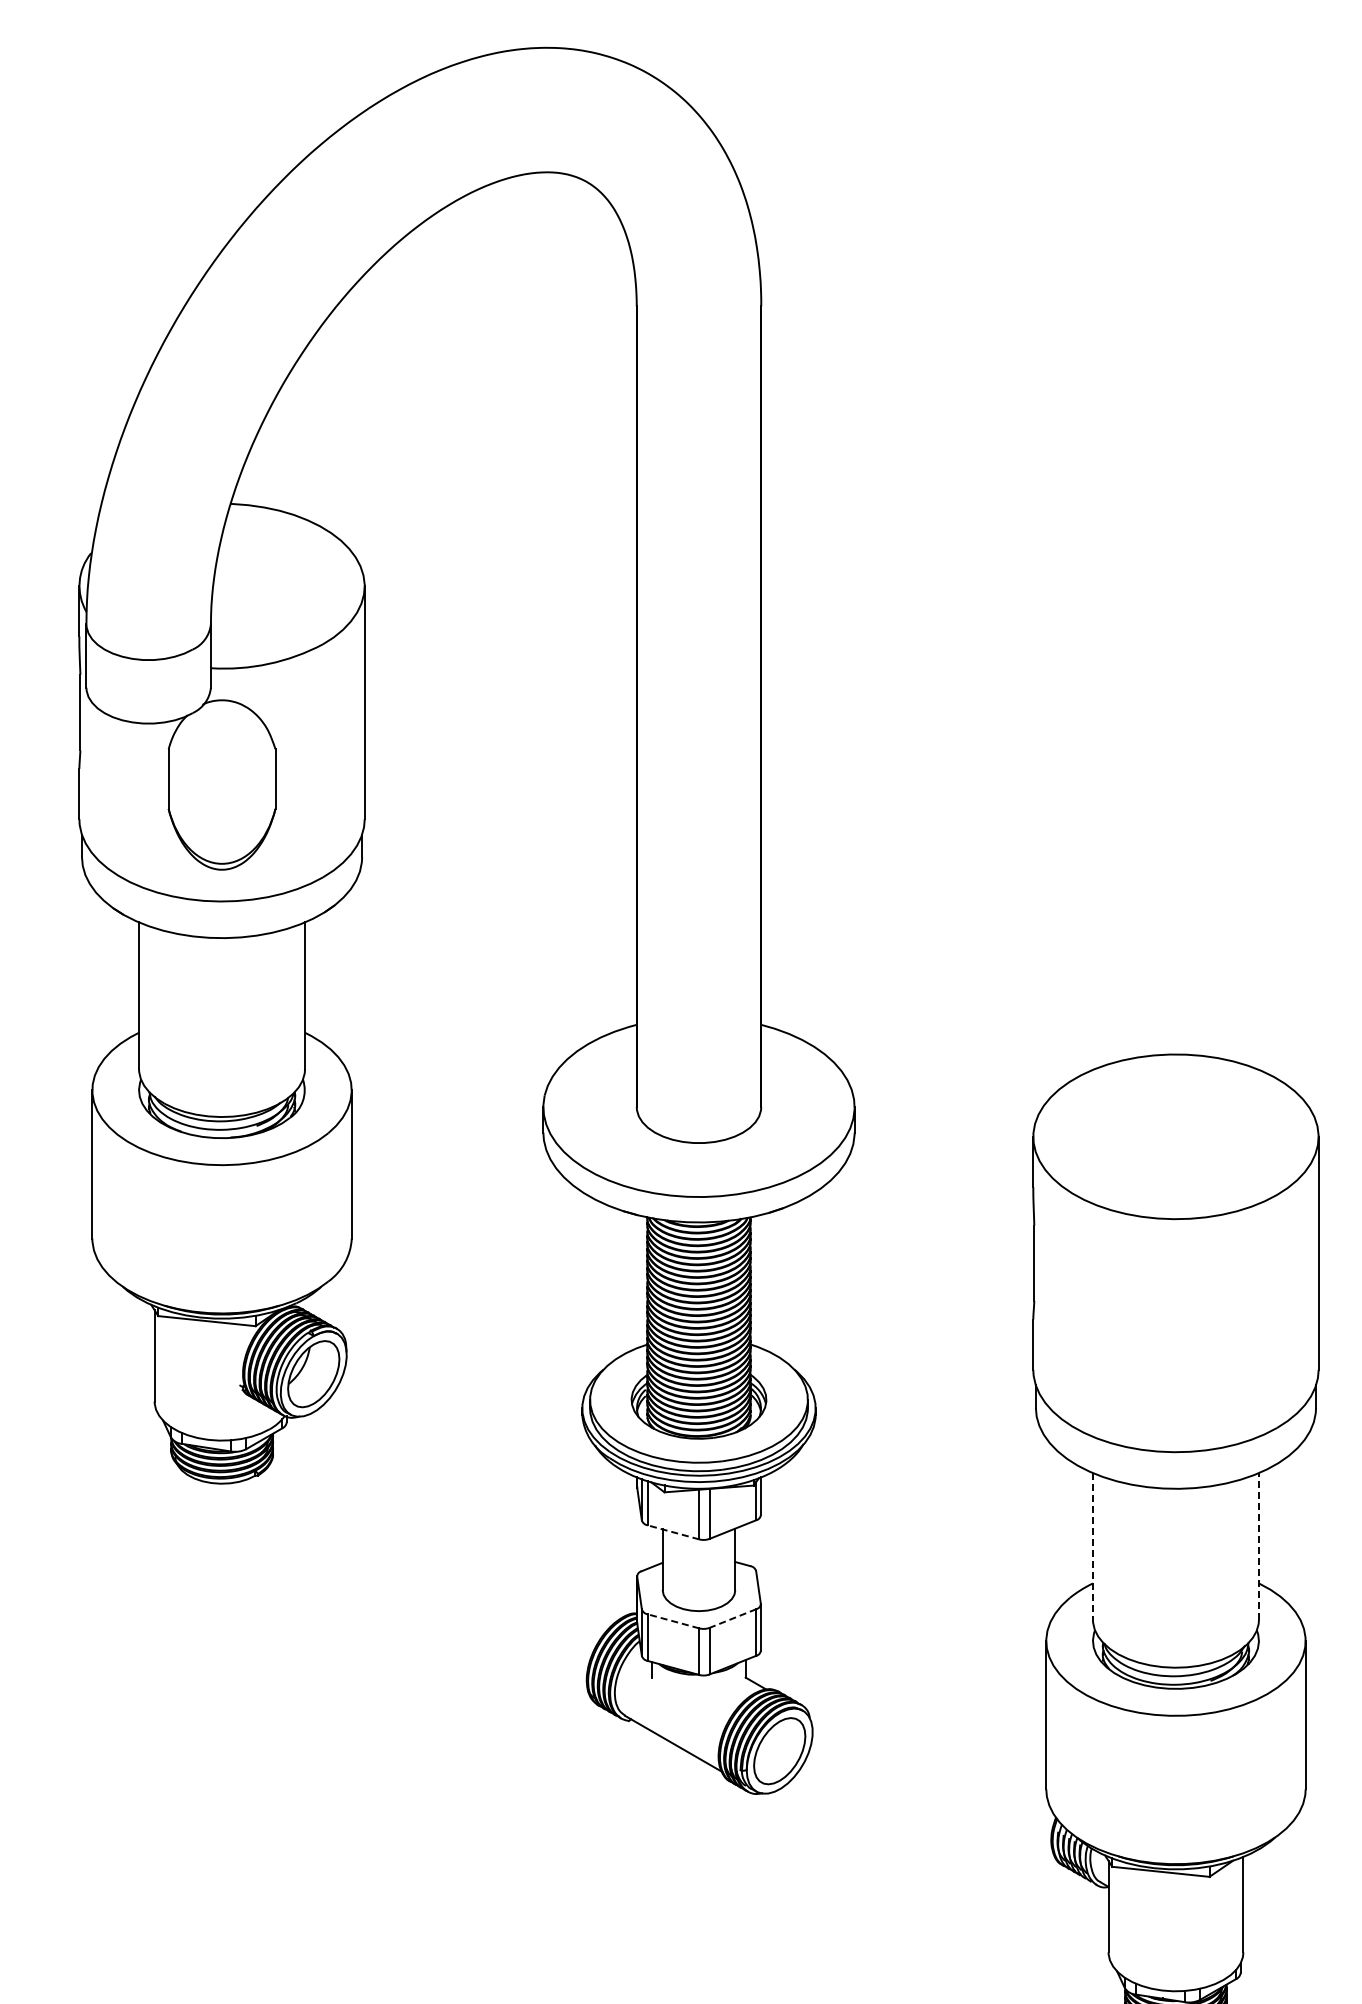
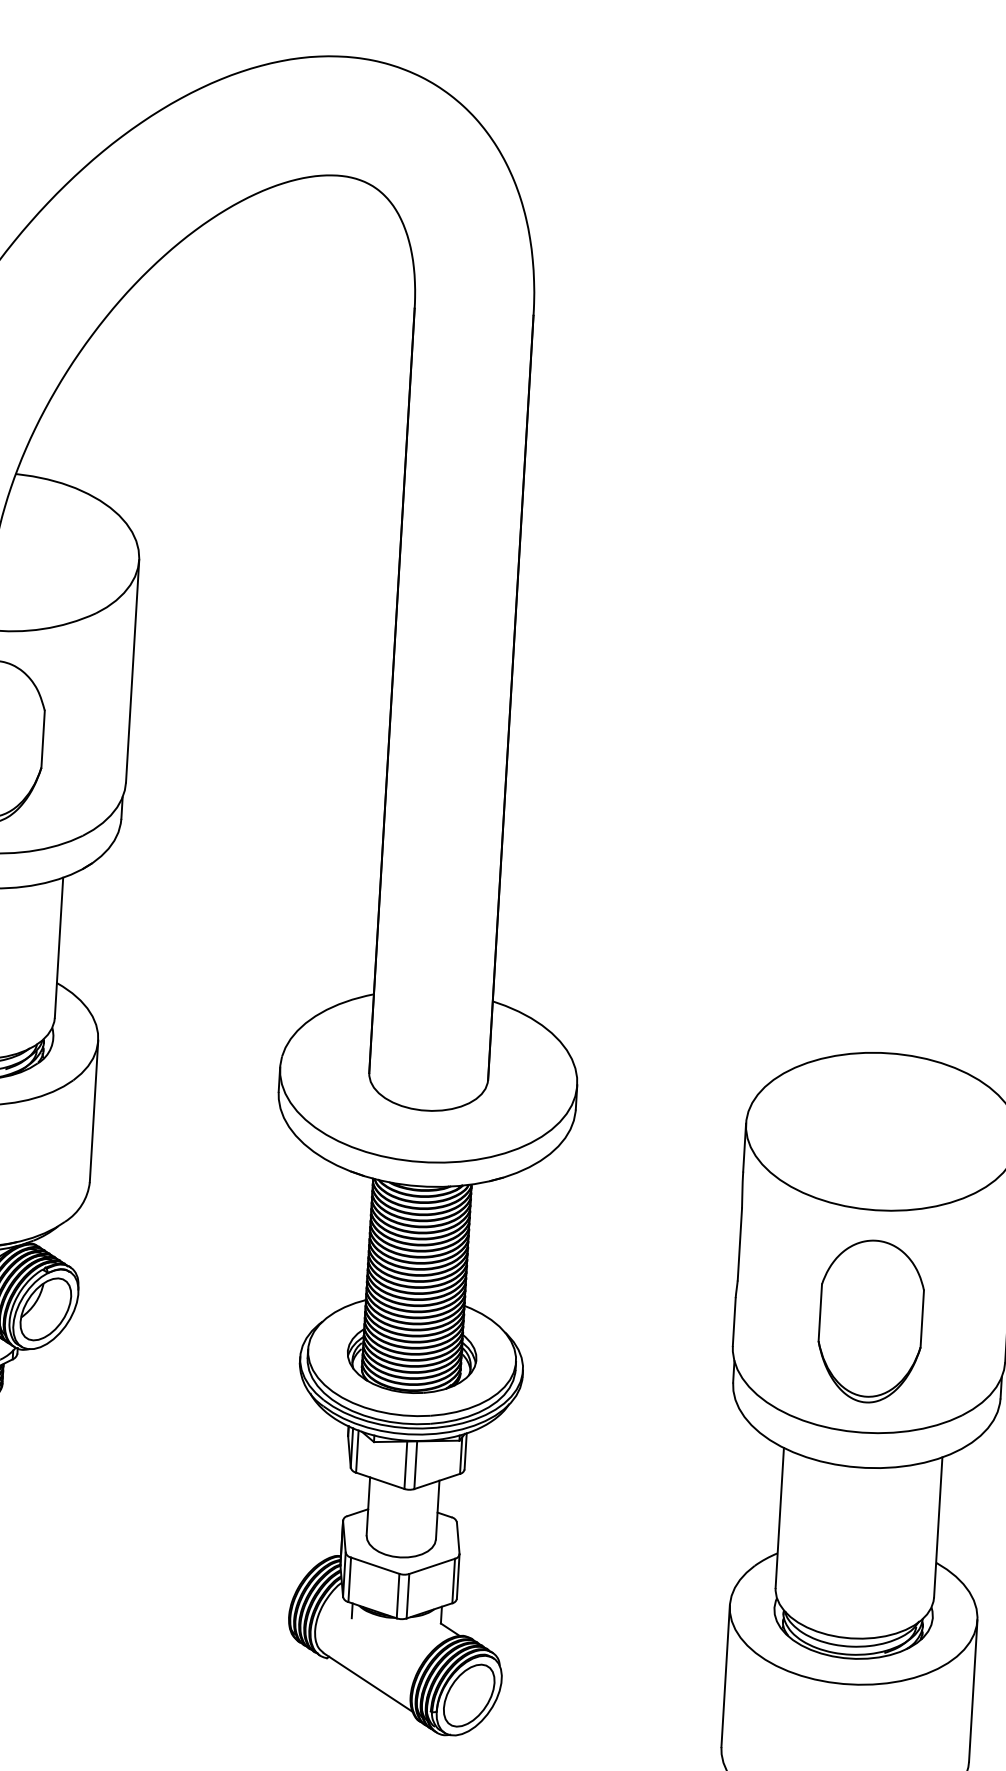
part: (1175, 1335) -> (870, 1321), added
line: (673, 1532) -> (380, 1480), dashed -> solid
line: (1258, 1545) -> (937, 1526), dashed -> solid
line: (1092, 1546) -> (779, 1518), dashed -> solid
line: (732, 1618) -> (431, 1566), dashed -> solid
line: (673, 1621) -> (375, 1565), dashed -> solid

